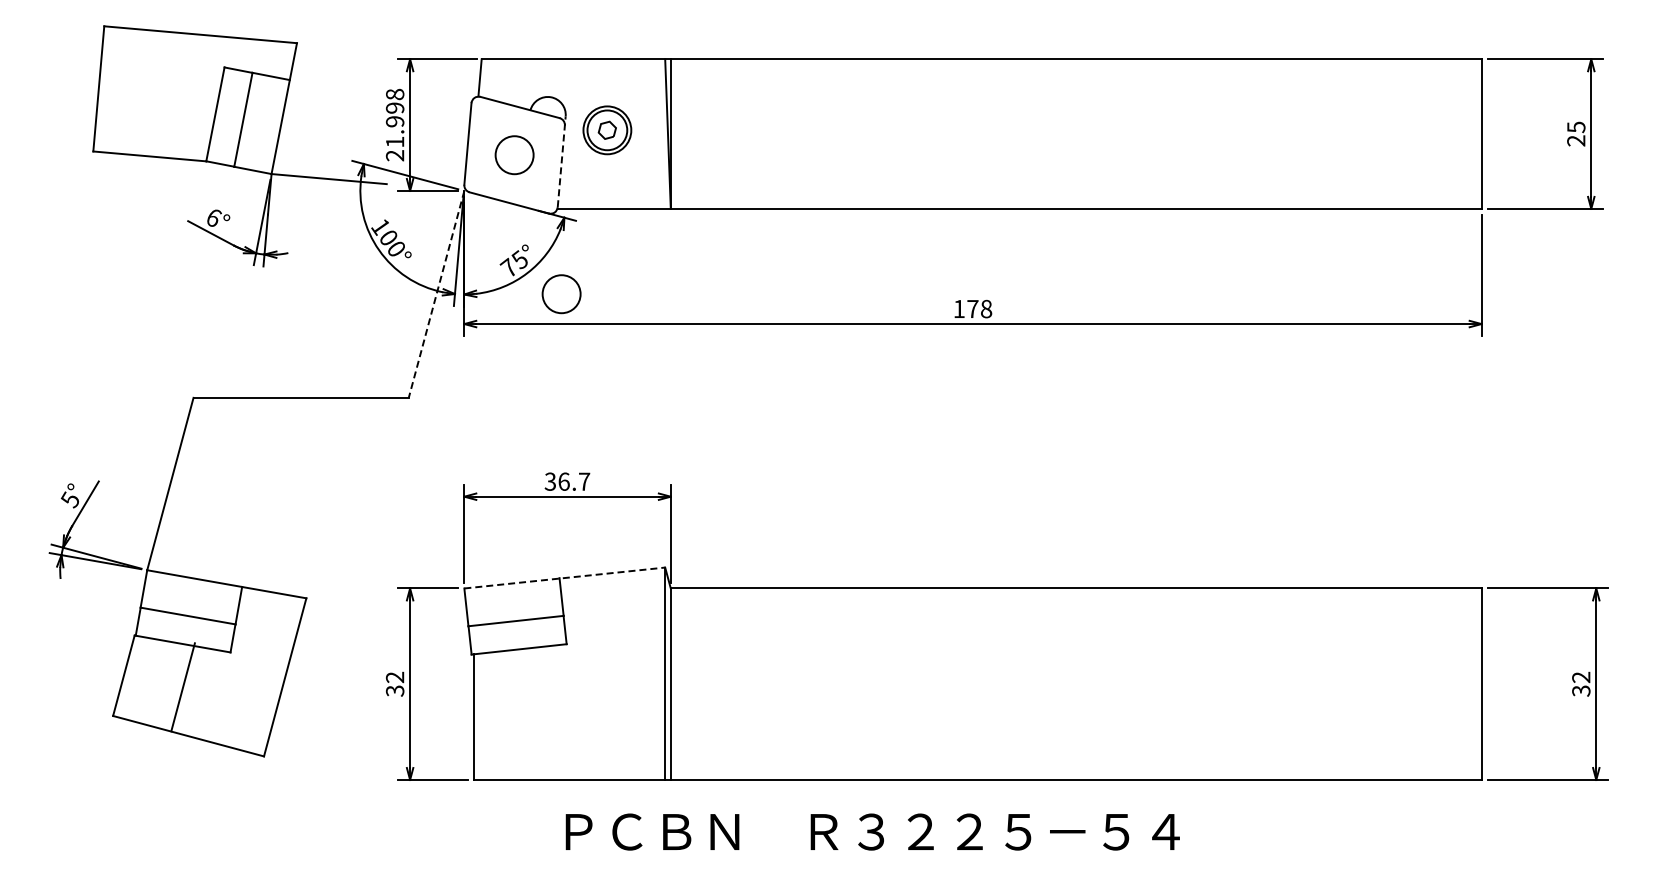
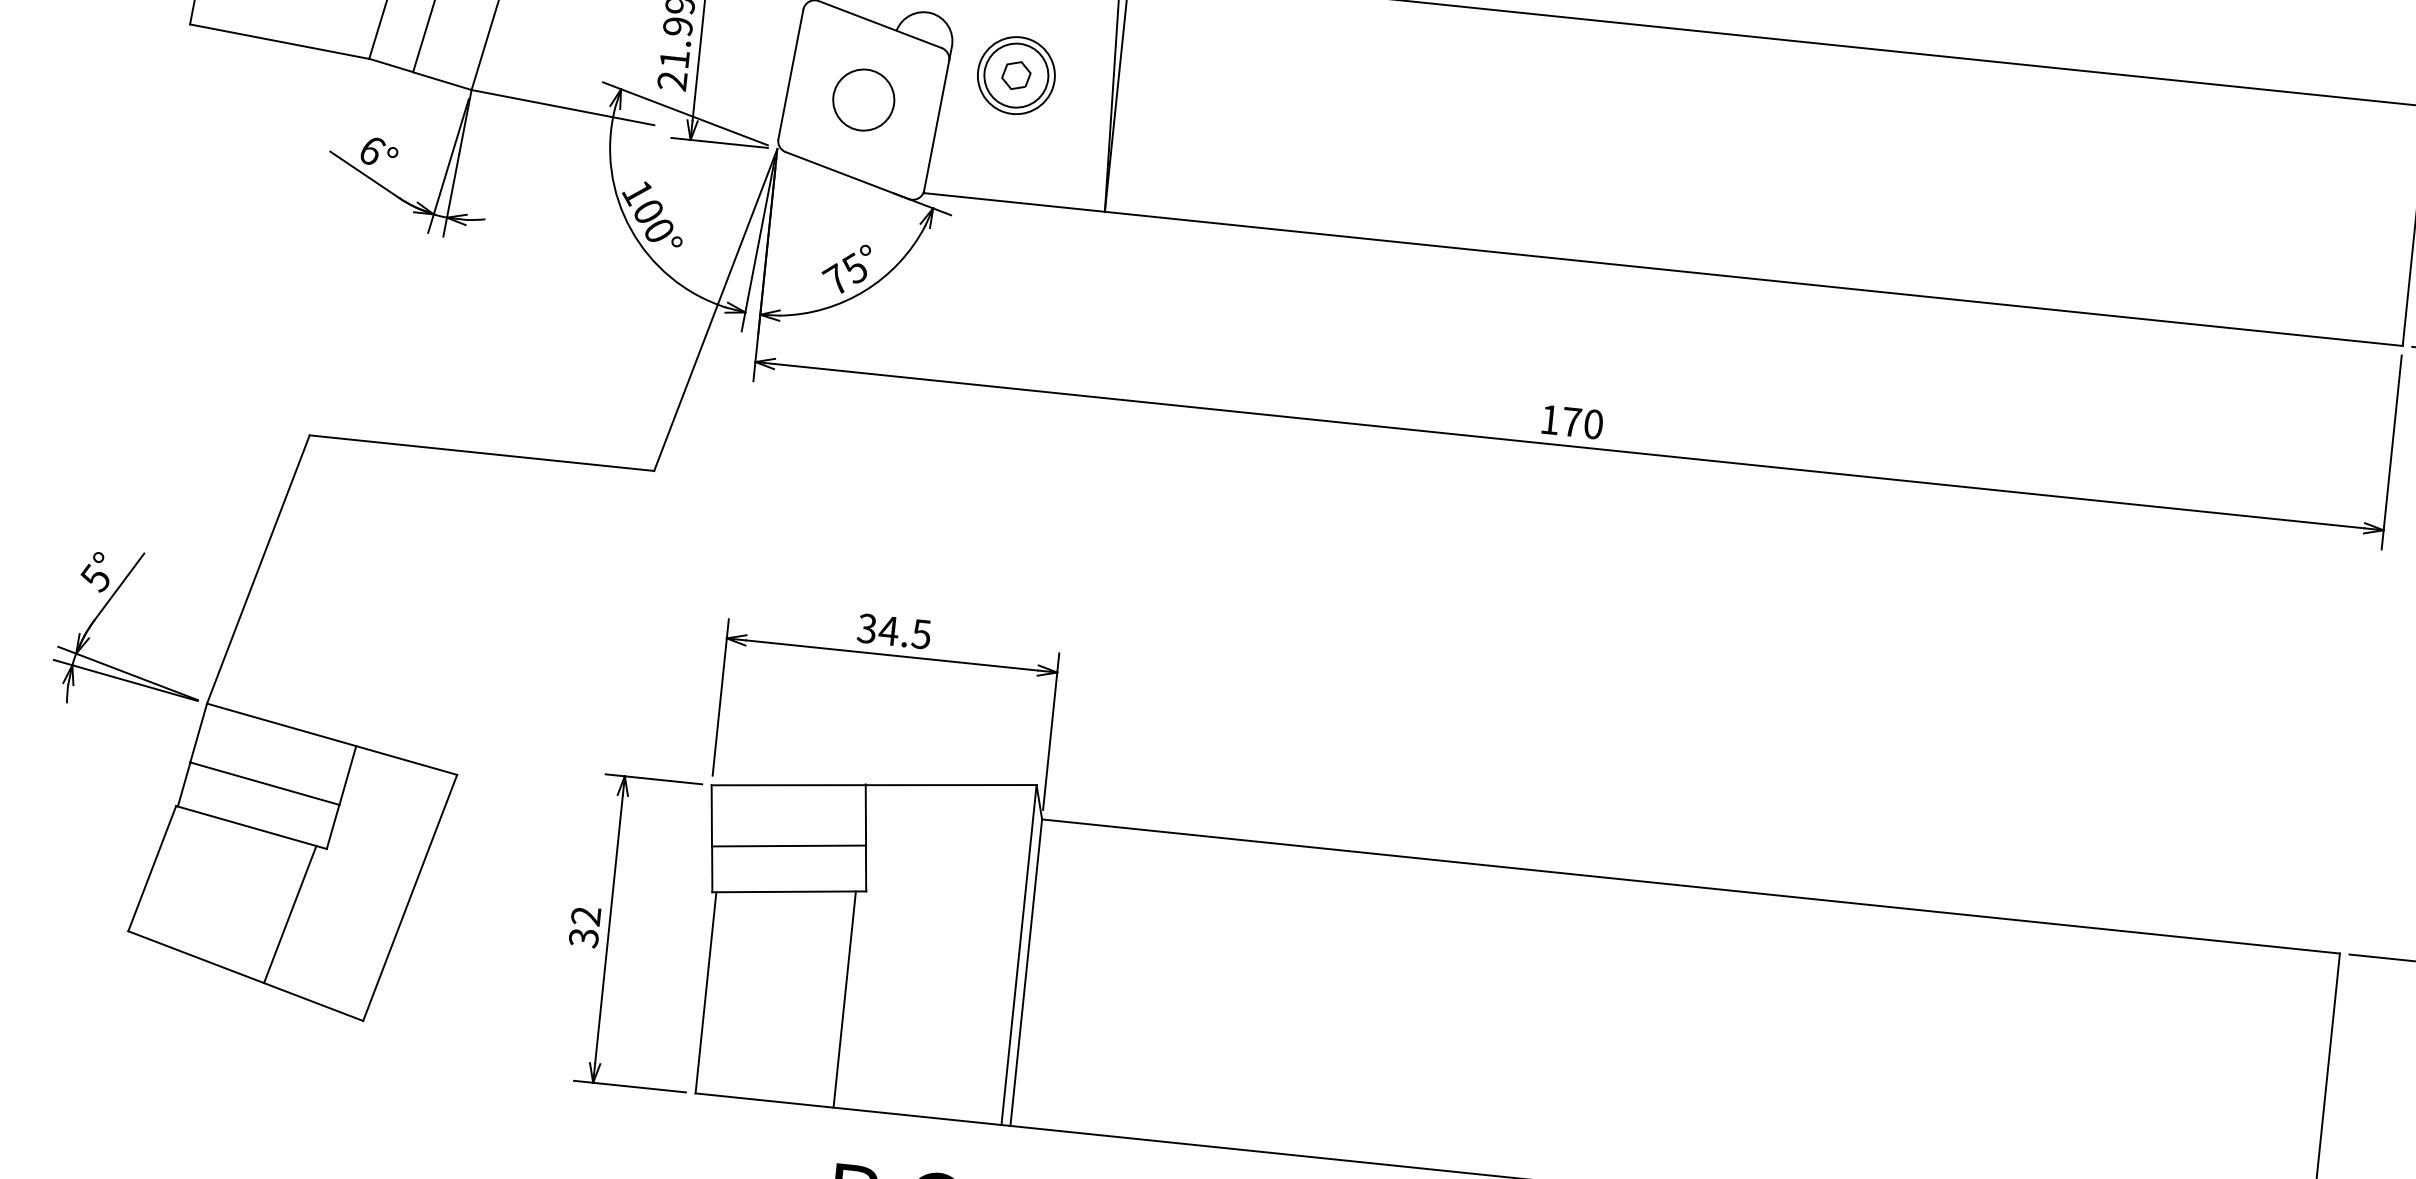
line: (561, 161) -> (937, 117), dashed -> solid
line: (436, 294) -> (715, 310), dashed -> solid
circle: (561, 294) -> (915, 330), removed
text: (986, 308) -> (1593, 423), 178 -> 170
text: (574, 481) -> (905, 632), 36.7 -> 34.5
line: (564, 578) -> (873, 785), dashed -> solid
line: (182, 687) -> (289, 914), moved
line: (560, 711) -> (845, 998), added

